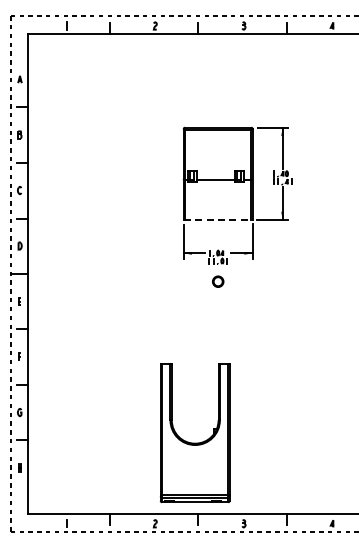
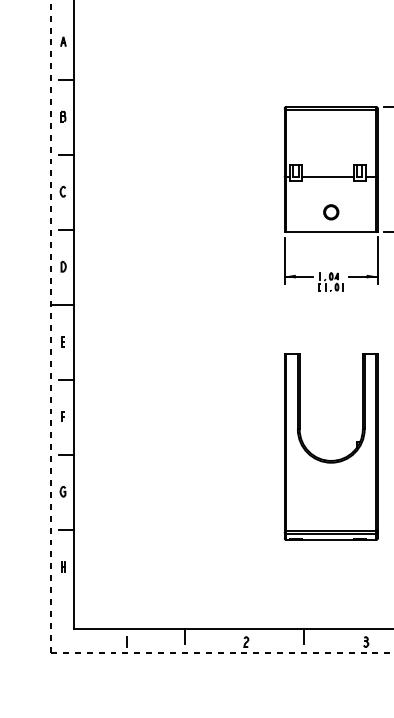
line: (218, 220) -> (331, 232), dashed -> solid
part: (218, 281) -> (331, 212), moved
part: (194, 442) -> (330, 459), moved

